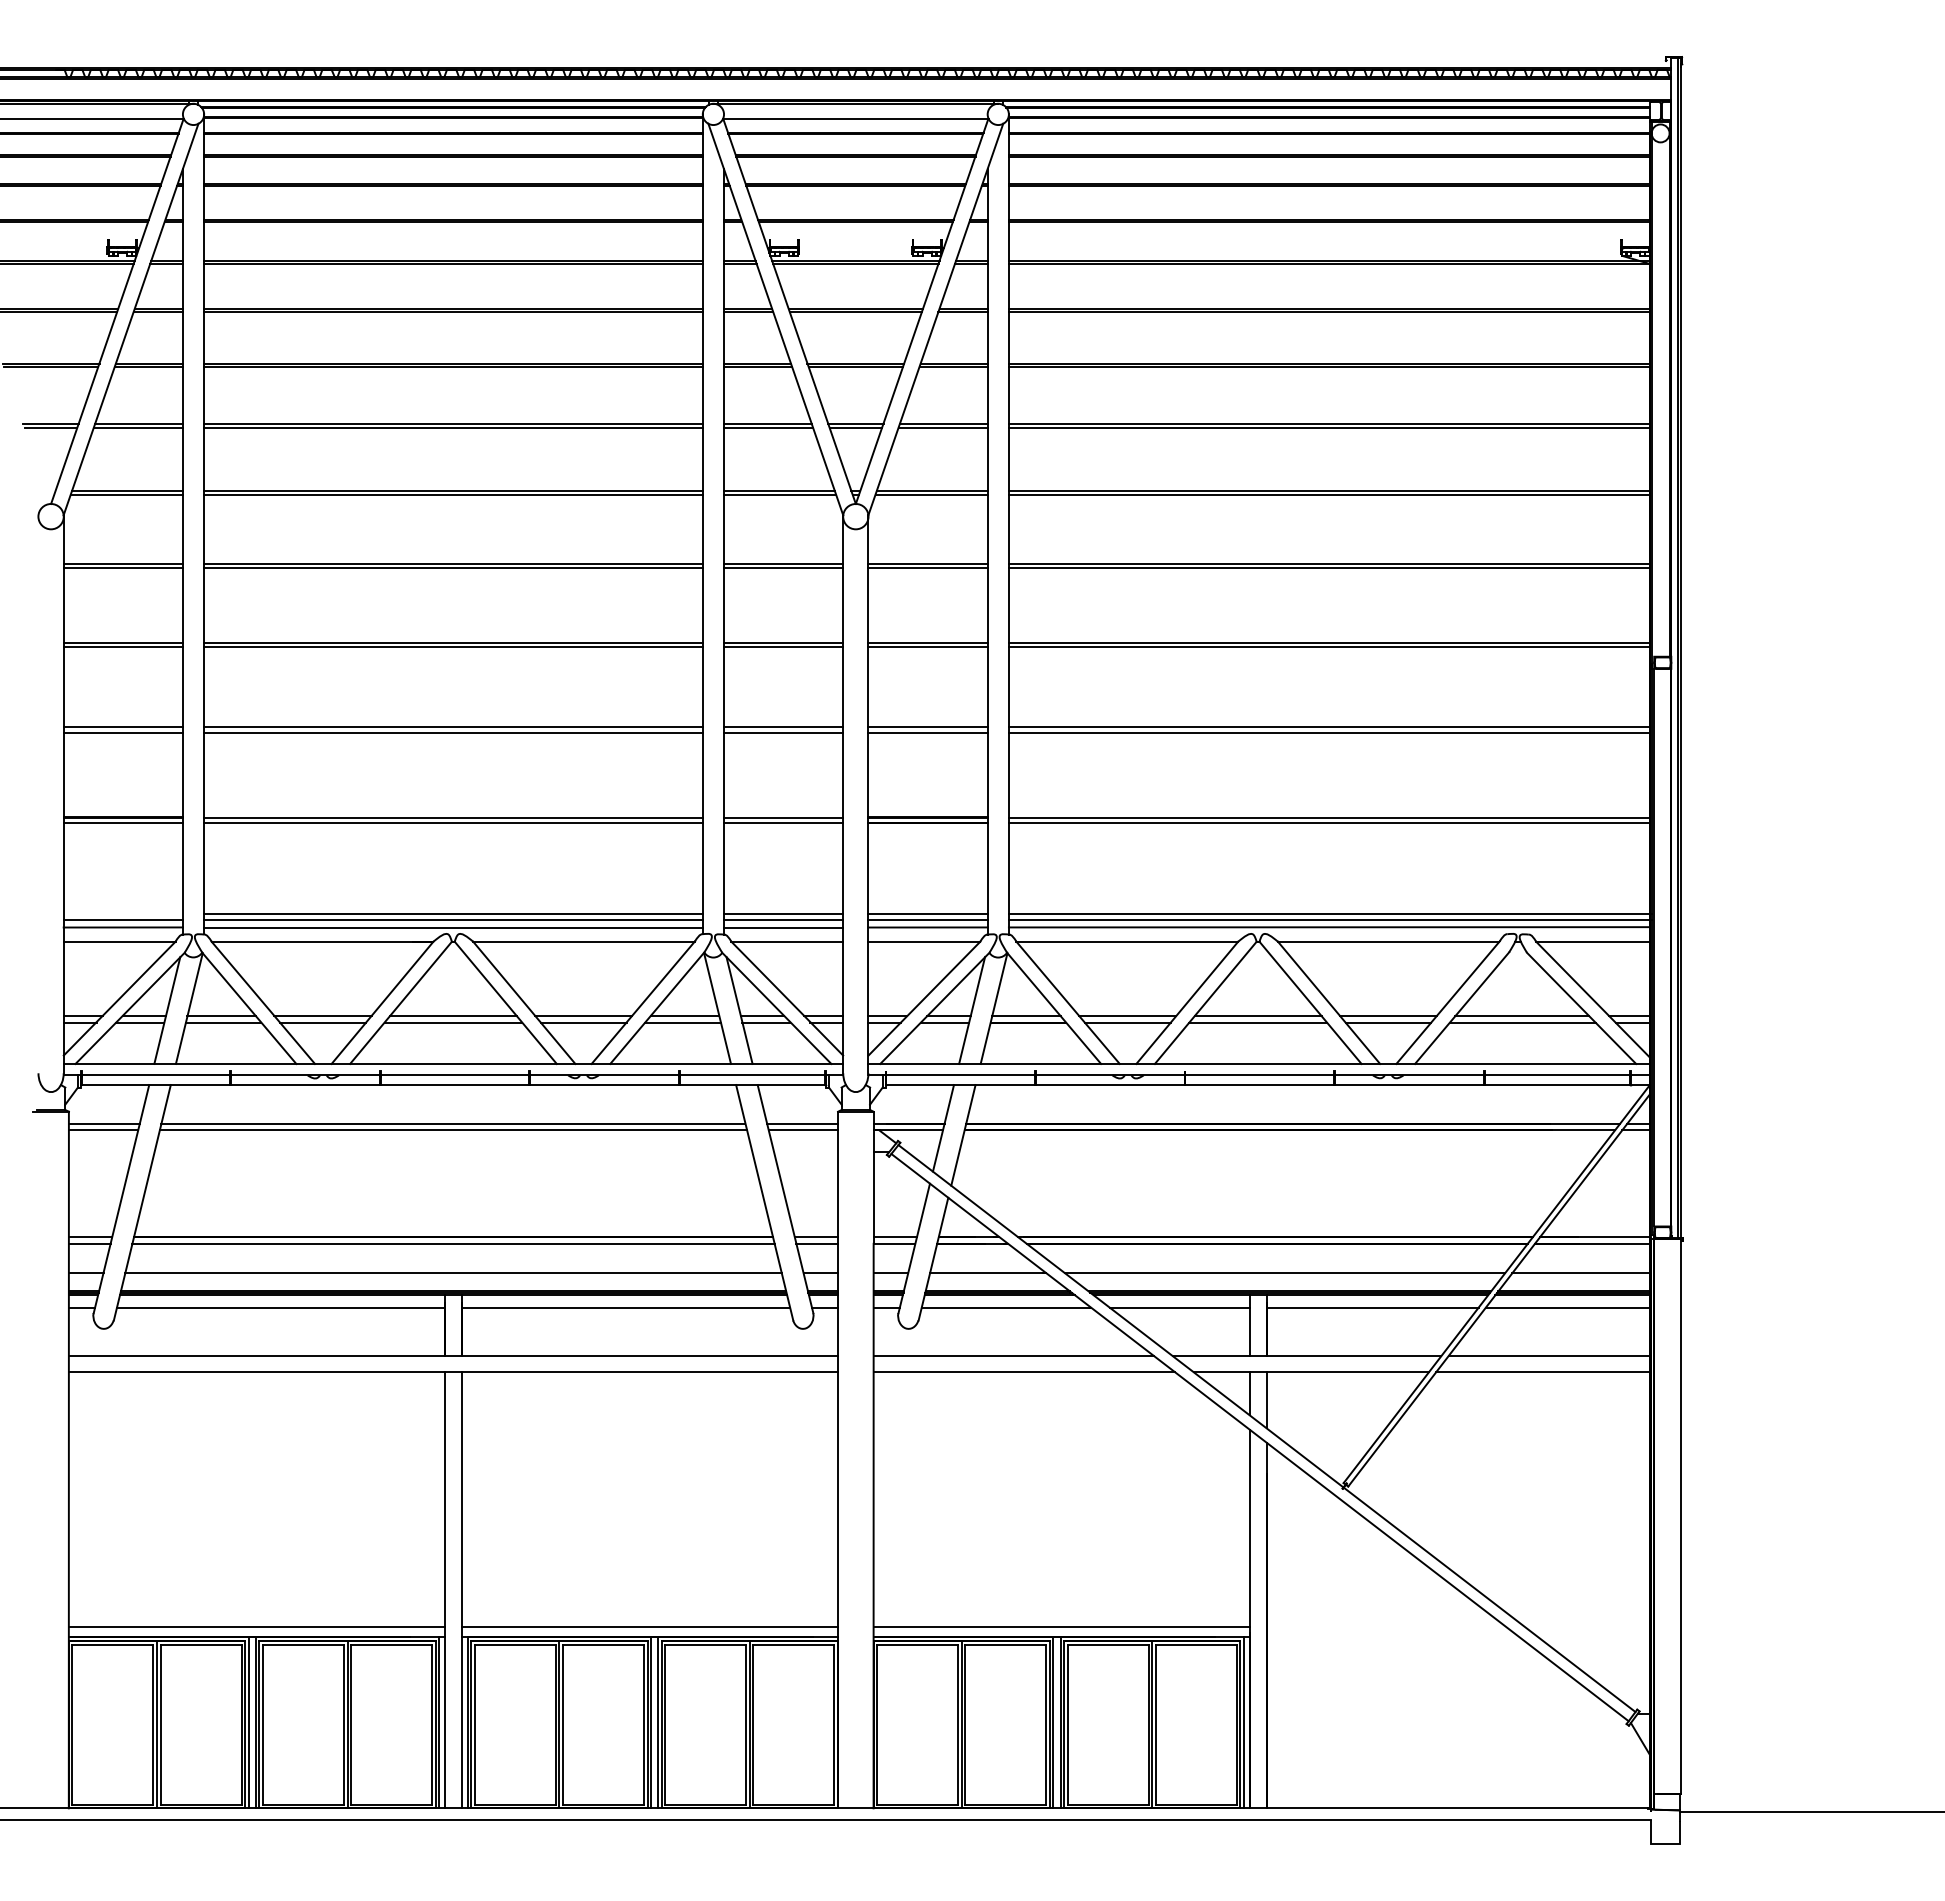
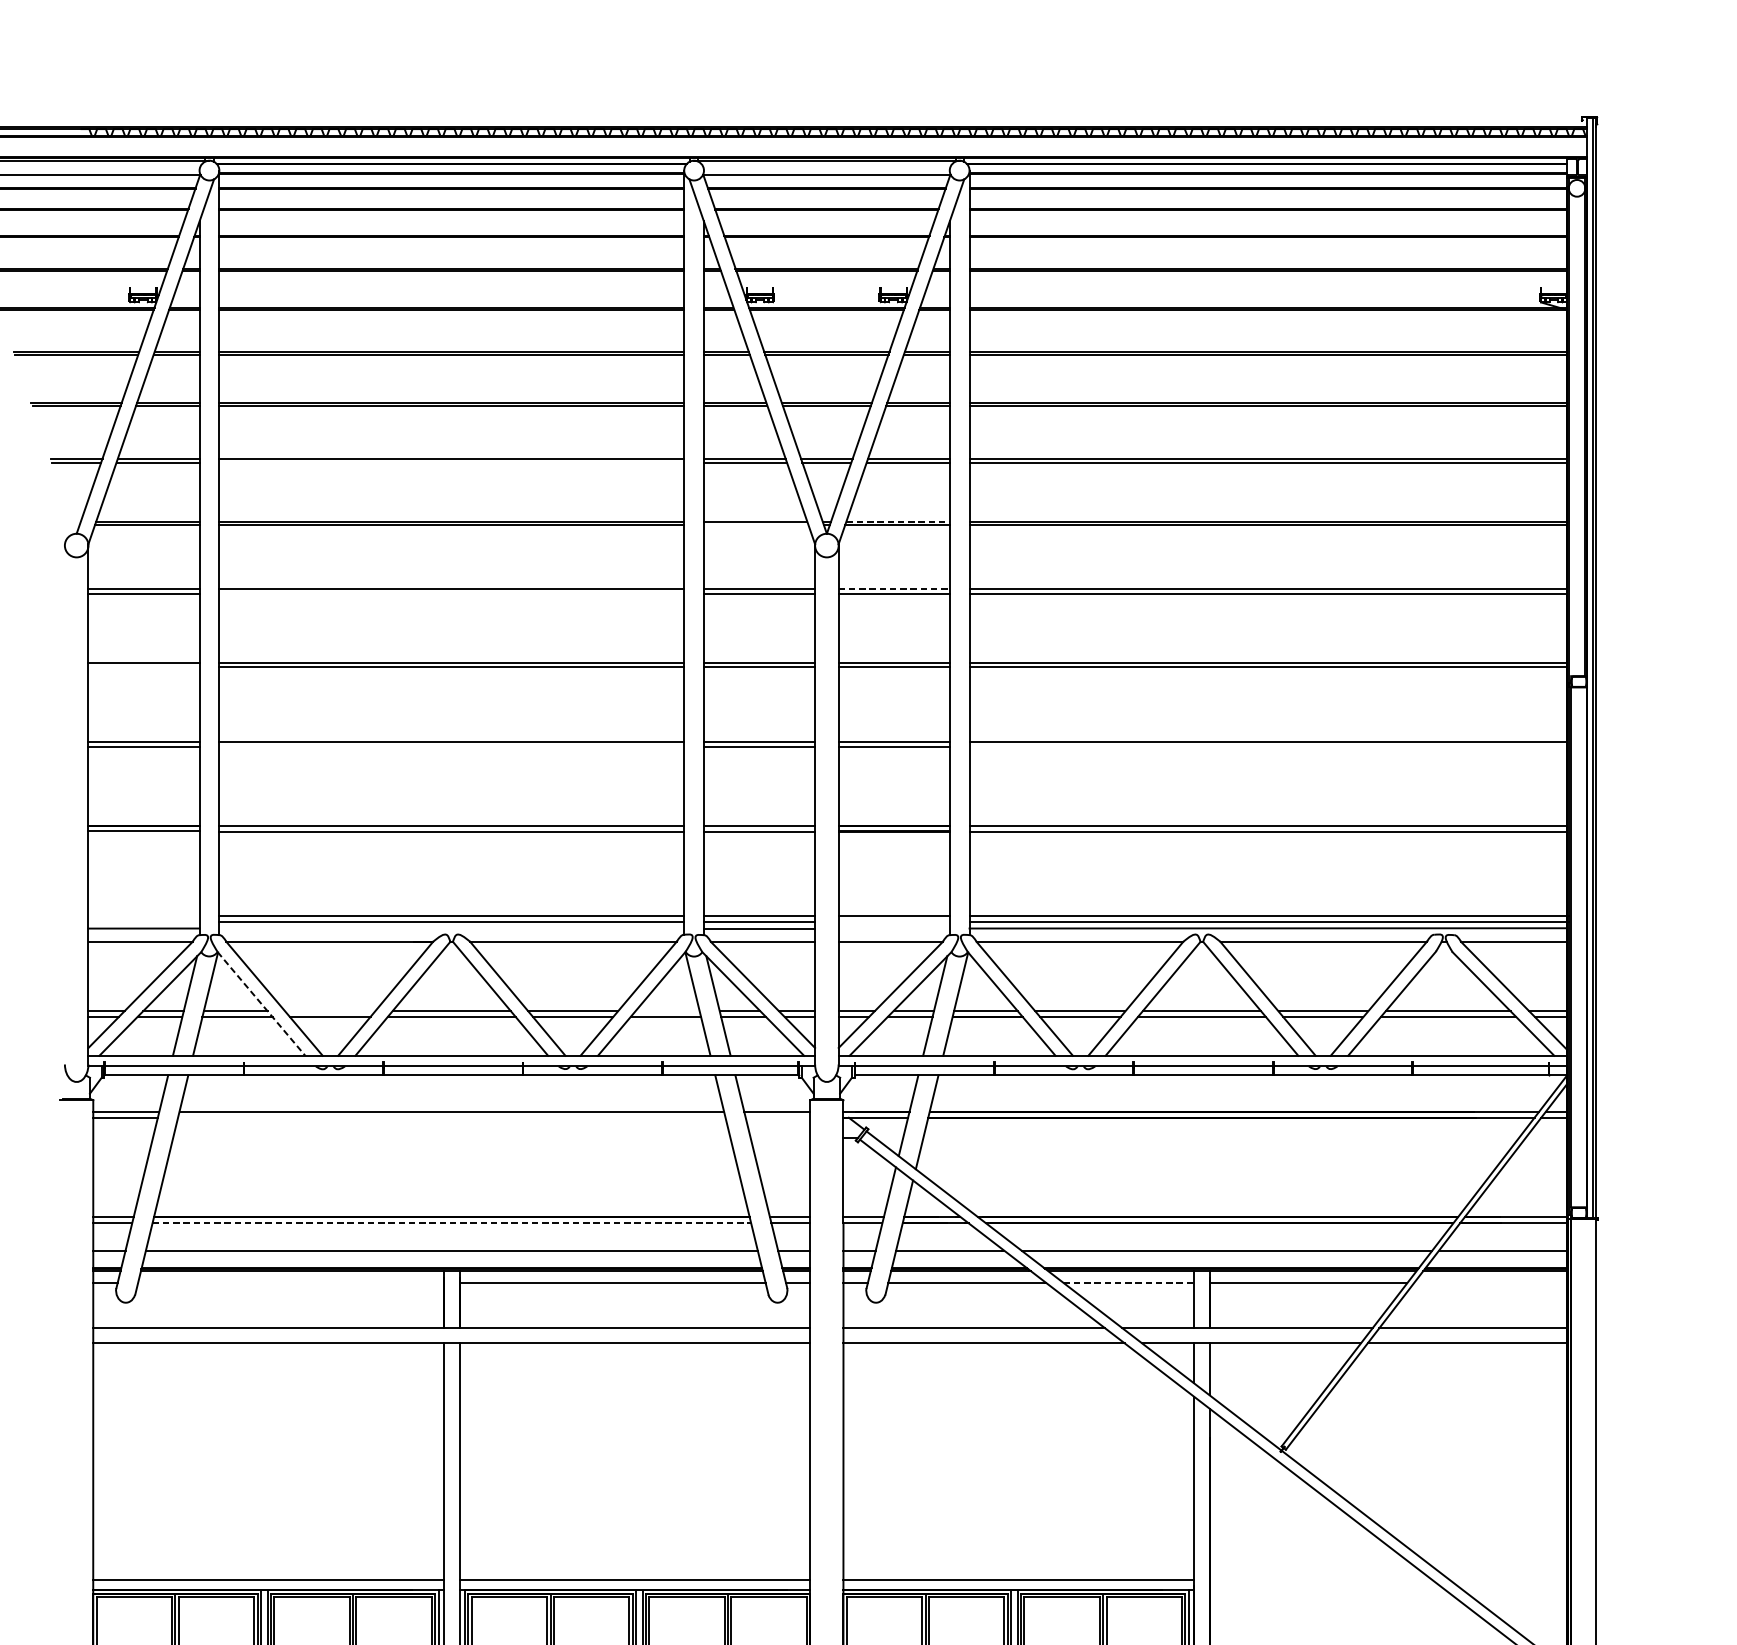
line: (453, 428) -> (451, 463), removed
line: (932, 490) -> (898, 521), solid -> dashed
line: (780, 495) -> (756, 525), removed
line: (928, 563) -> (894, 589), solid -> dashed
line: (453, 568) -> (451, 593), removed
line: (122, 647) -> (143, 667), removed
line: (453, 732) -> (451, 746), removed
line: (1328, 732) -> (1267, 746), removed
line: (122, 920) -> (143, 922), removed
line: (927, 920) -> (893, 922), removed
line: (453, 927) -> (451, 928), removed
line: (927, 927) -> (893, 928), removed
line: (249, 1008) -> (261, 1004), solid -> dashed
line: (322, 1016) -> (329, 1011), removed
line: (684, 1016) -> (667, 1011), removed
line: (453, 1130) -> (451, 1117), removed
line: (803, 1130) -> (778, 1117), removed
line: (453, 1243) -> (451, 1223), solid -> dashed
line: (280, 1307) -> (290, 1282), removed
line: (1179, 1307) -> (1128, 1282), solid -> dashed
line: (1567, 1307) -> (1490, 1282), removed

